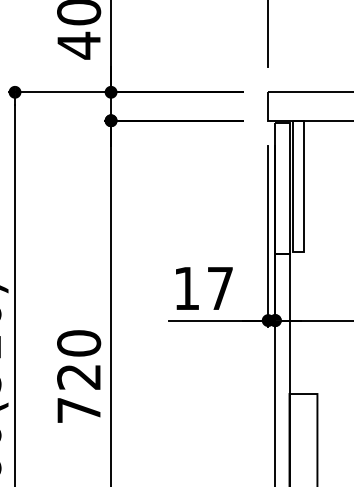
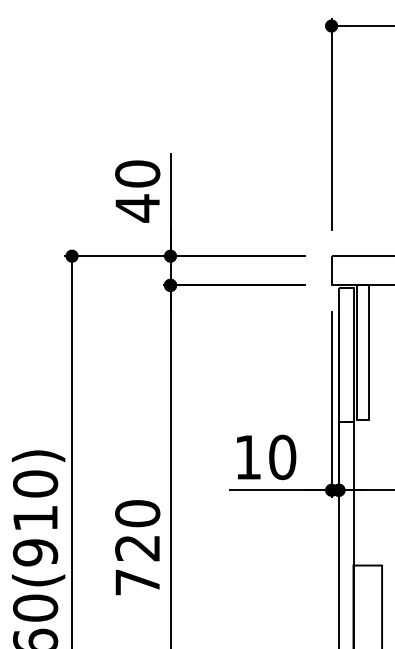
text: (220, 288) -> (282, 457), 17 -> 10

